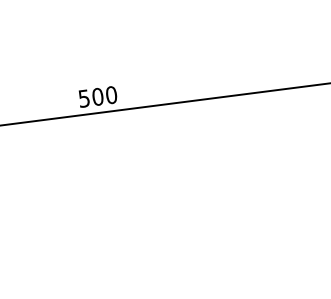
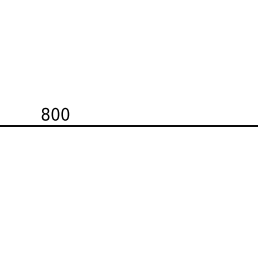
text: (84, 97) -> (45, 113), 500 -> 800

